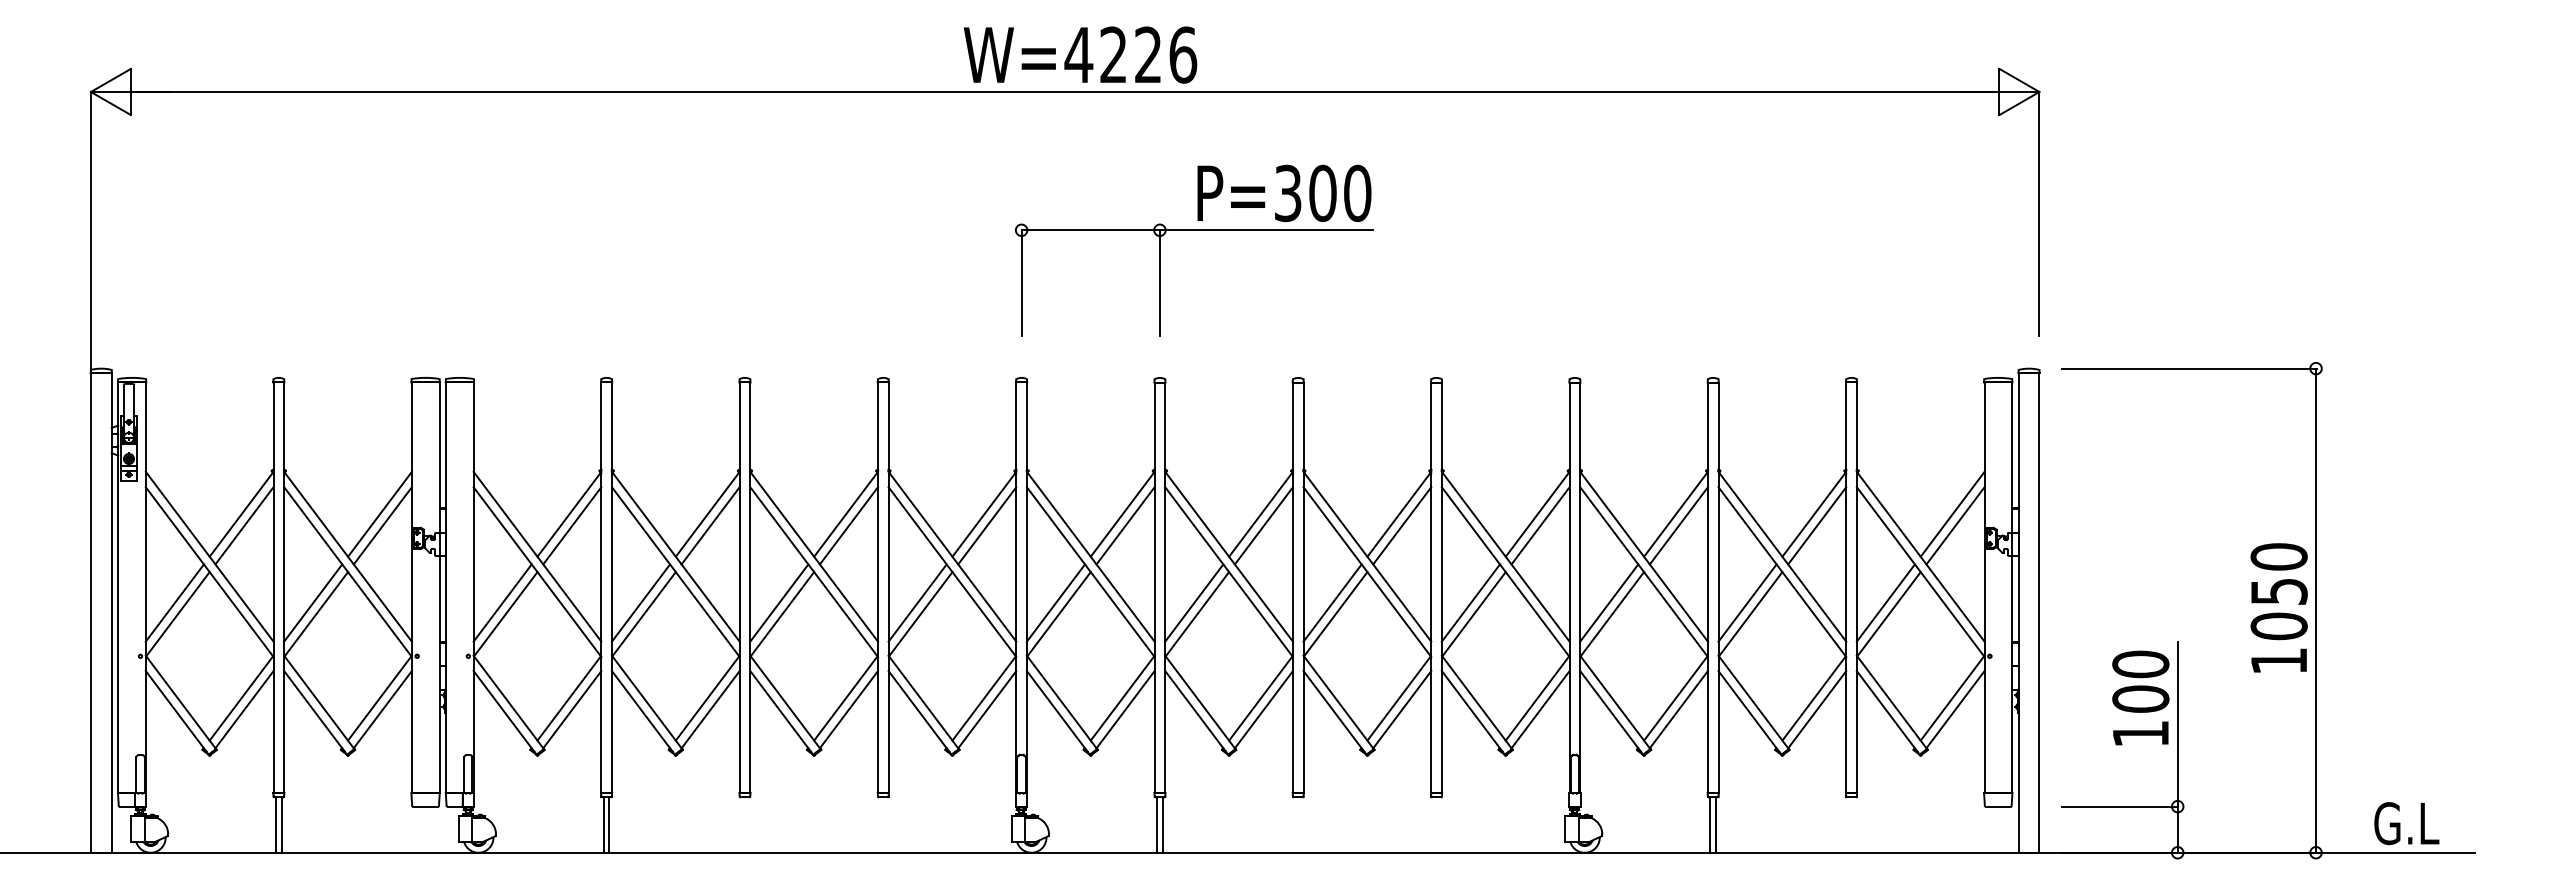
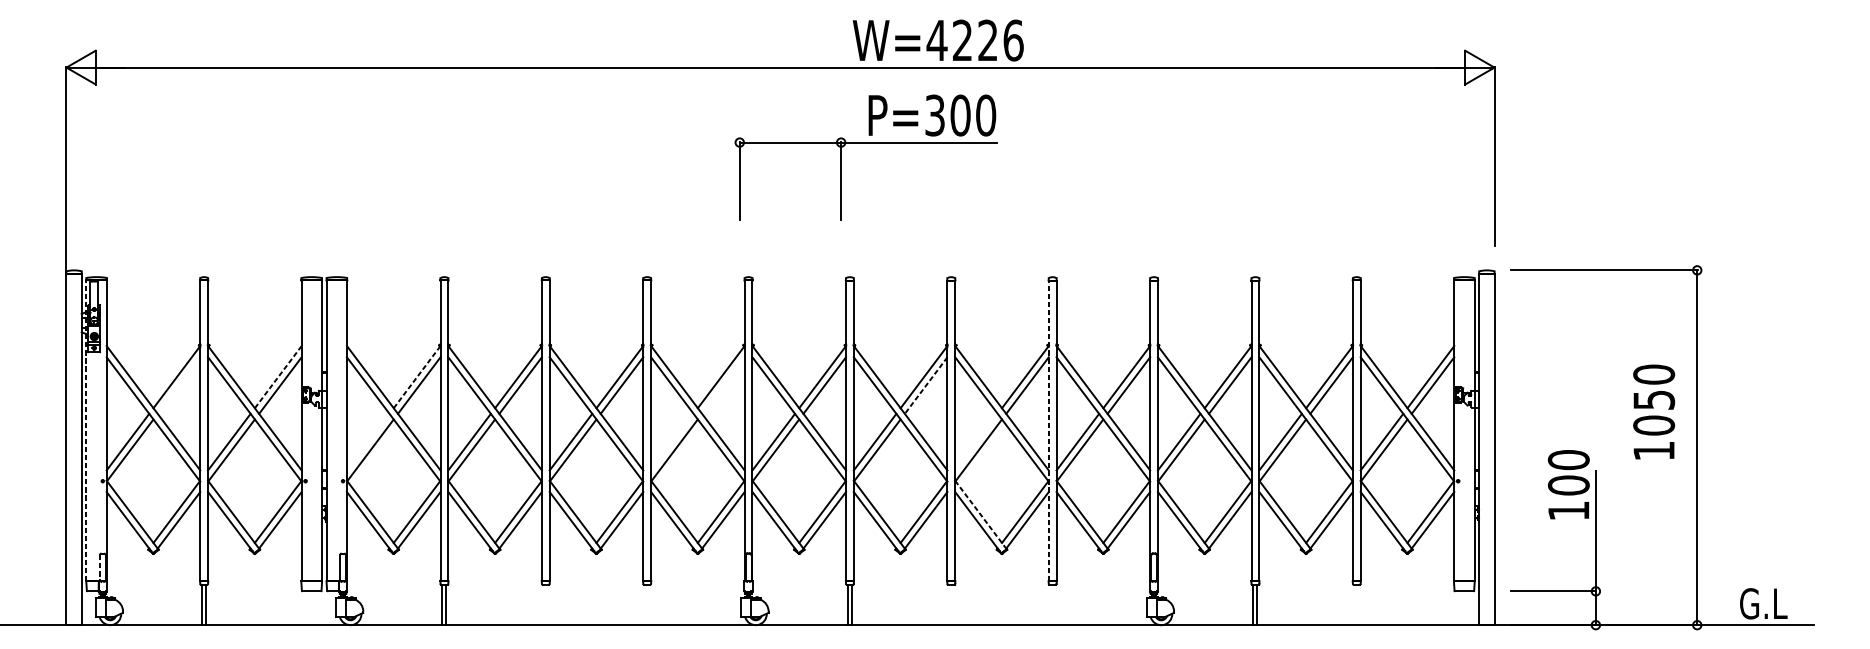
text: (1080, 54) -> (938, 40), moved
part: (1194, 230) -> (866, 142), moved
line: (379, 514) -> (277, 377), solid -> dashed
line: (569, 514) -> (417, 377), solid -> dashed
line: (244, 525) -> (179, 385), removed
line: (987, 525) -> (723, 385), removed
line: (1263, 526) -> (925, 386), solid -> dashed
line: (118, 587) -> (86, 430), solid -> dashed
line: (1431, 587) -> (1048, 430), solid -> dashed
line: (502, 602) -> (368, 441), removed
line: (917, 602) -> (672, 441), removed
line: (1332, 602) -> (976, 441), removed
text: (2278, 607) -> (1653, 411), moved
text: (2140, 697) -> (1568, 484), moved
line: (1339, 702) -> (981, 515), solid -> dashed
line: (136, 775) -> (99, 568), solid -> dashed

